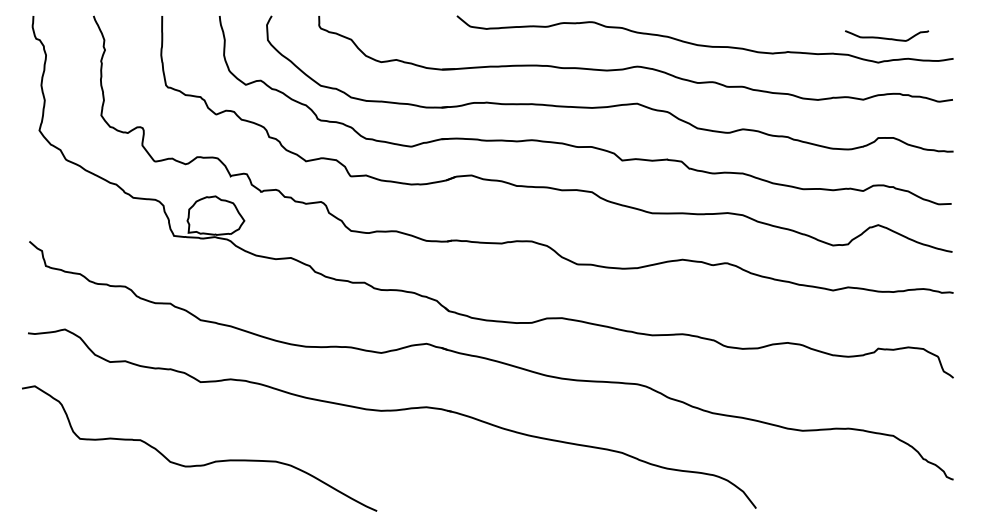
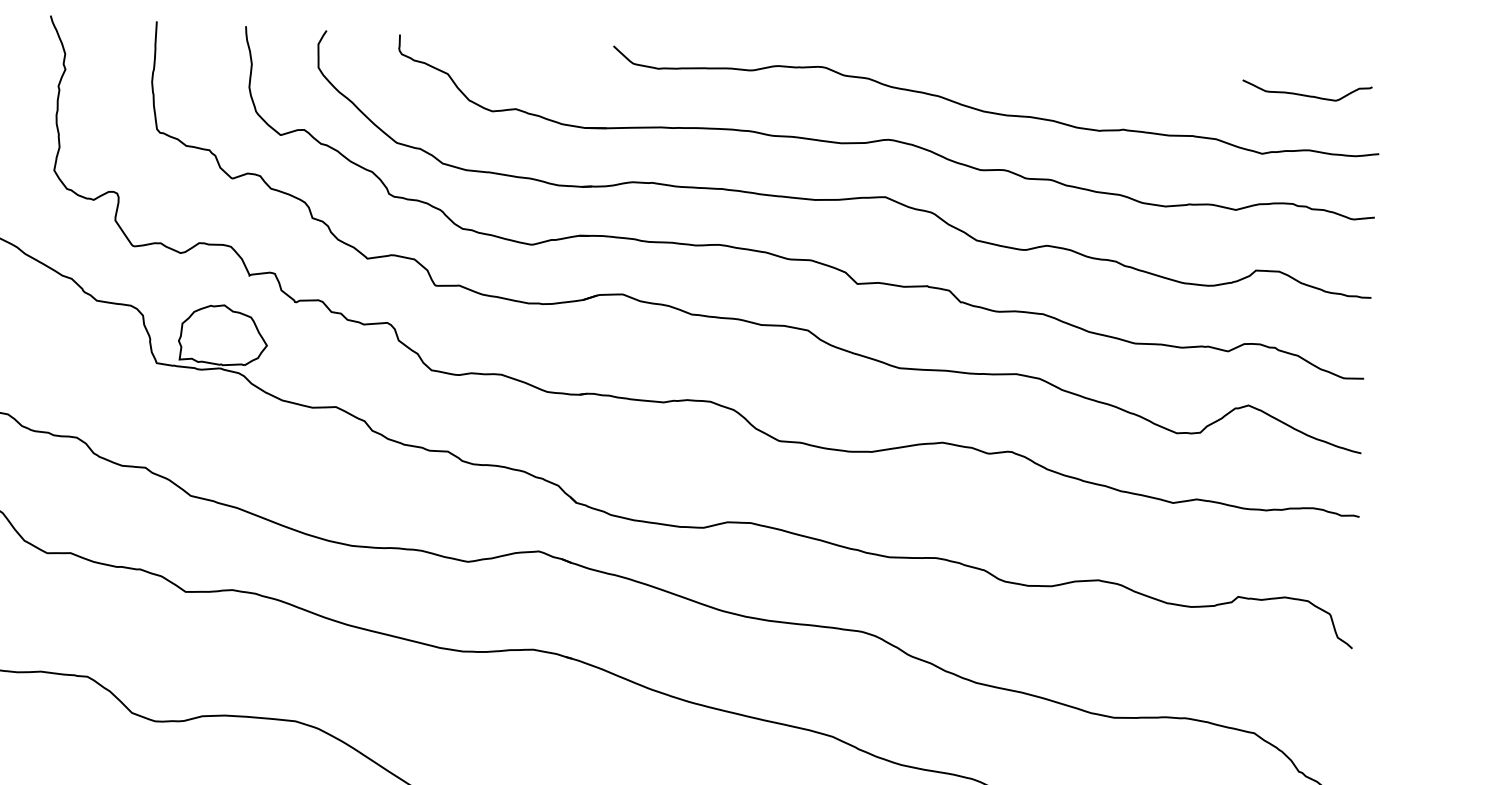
curve: (886, 37) -> (1306, 93), moved

